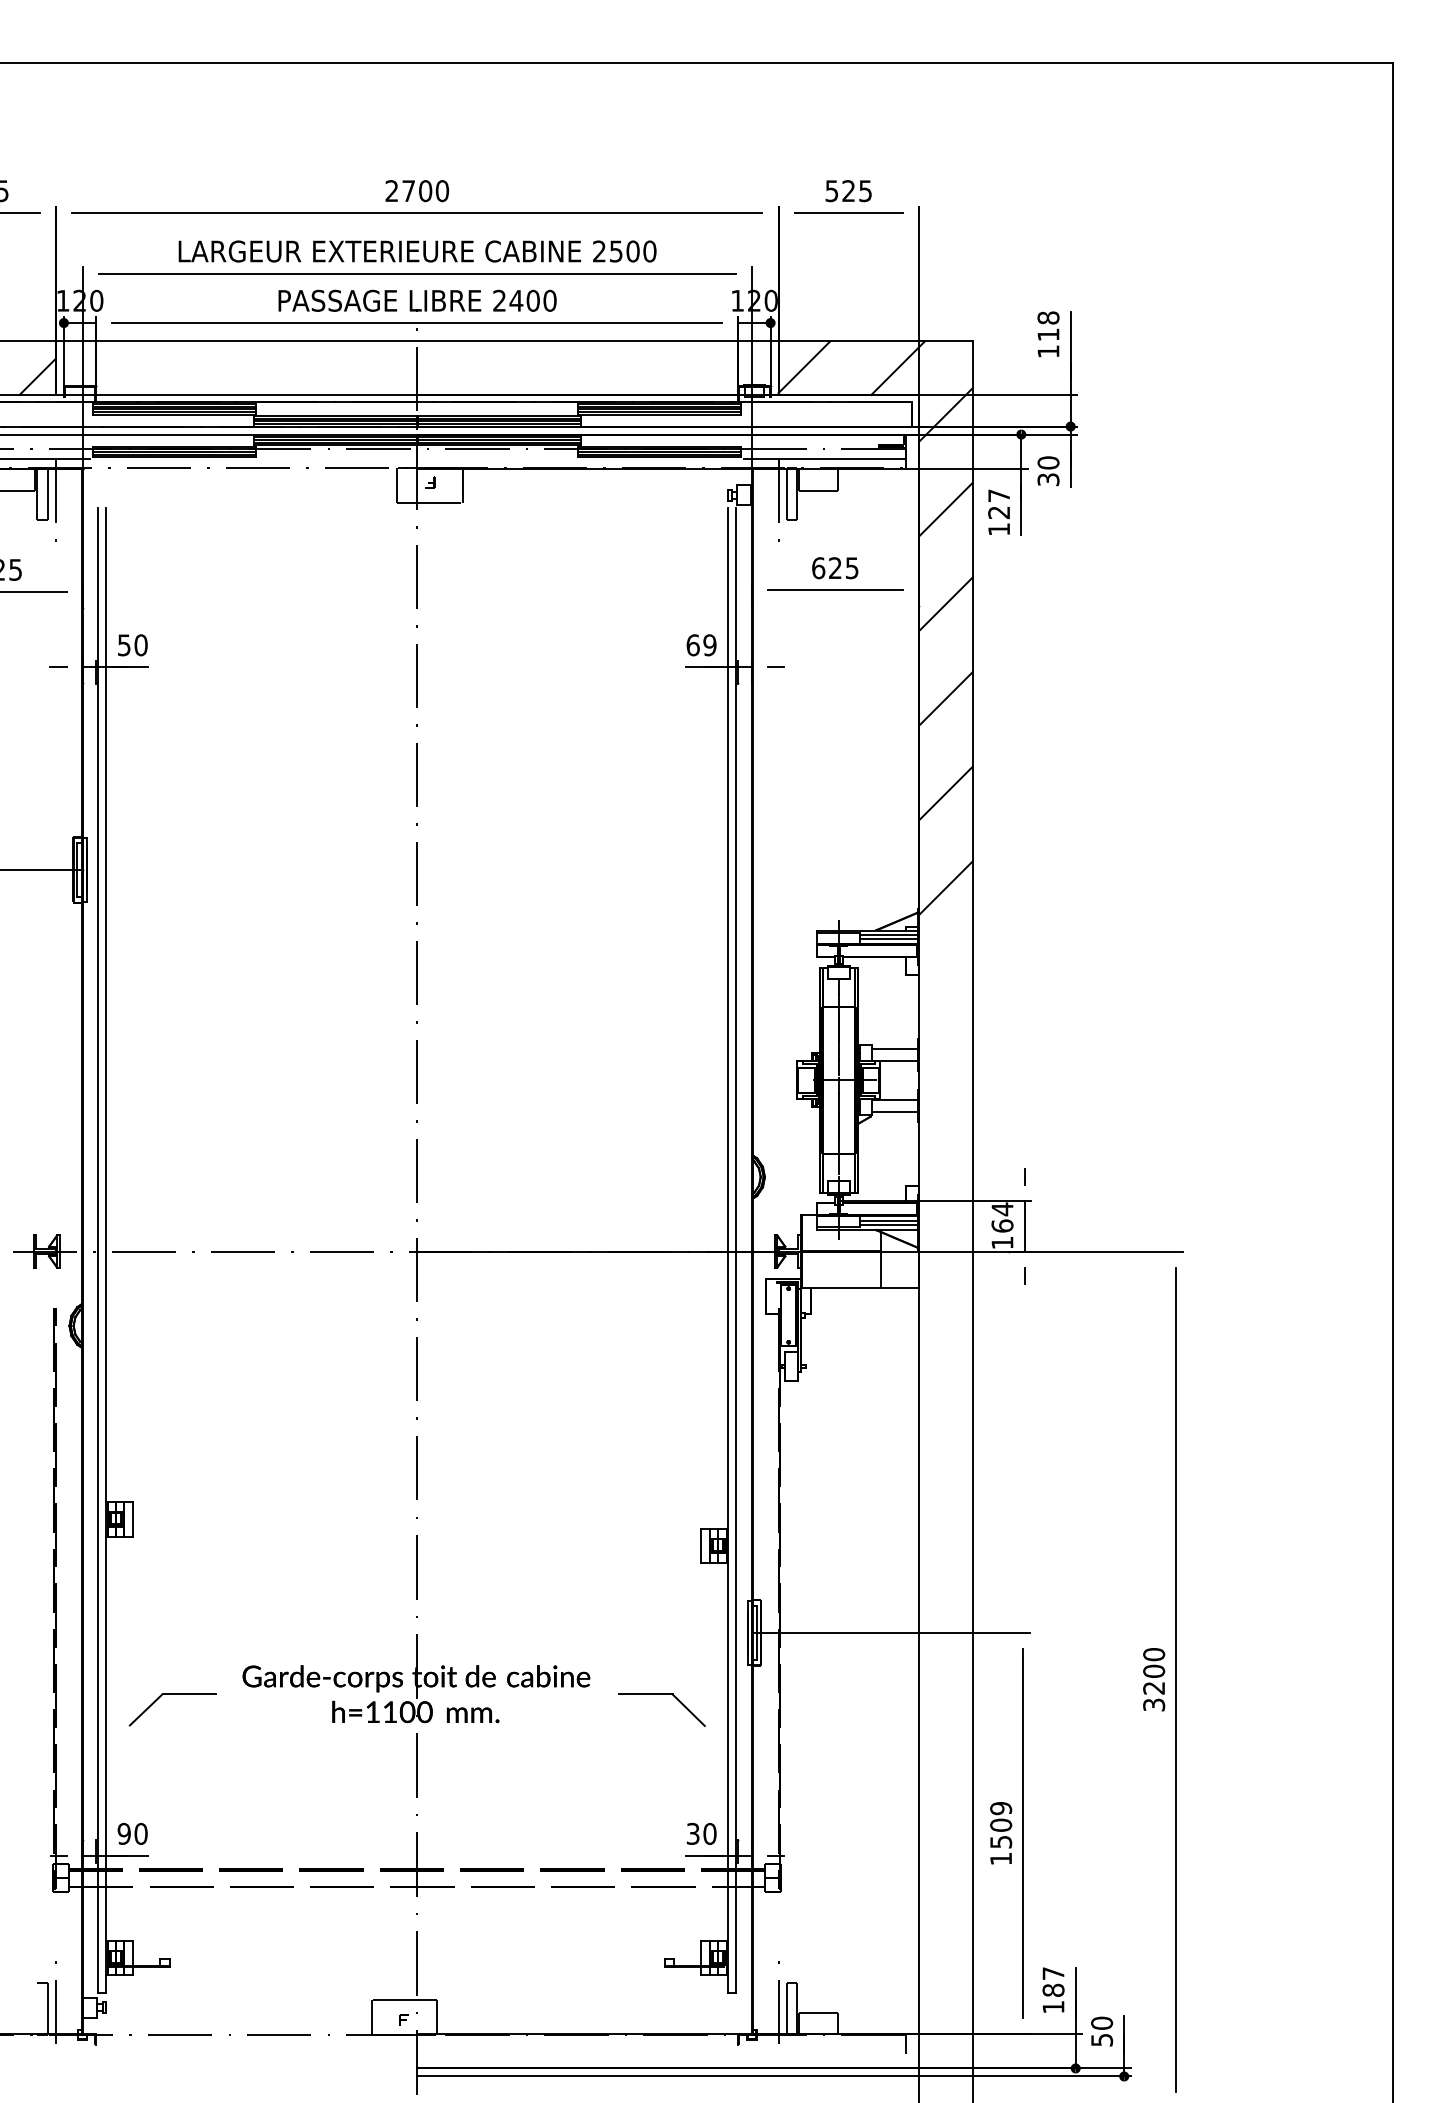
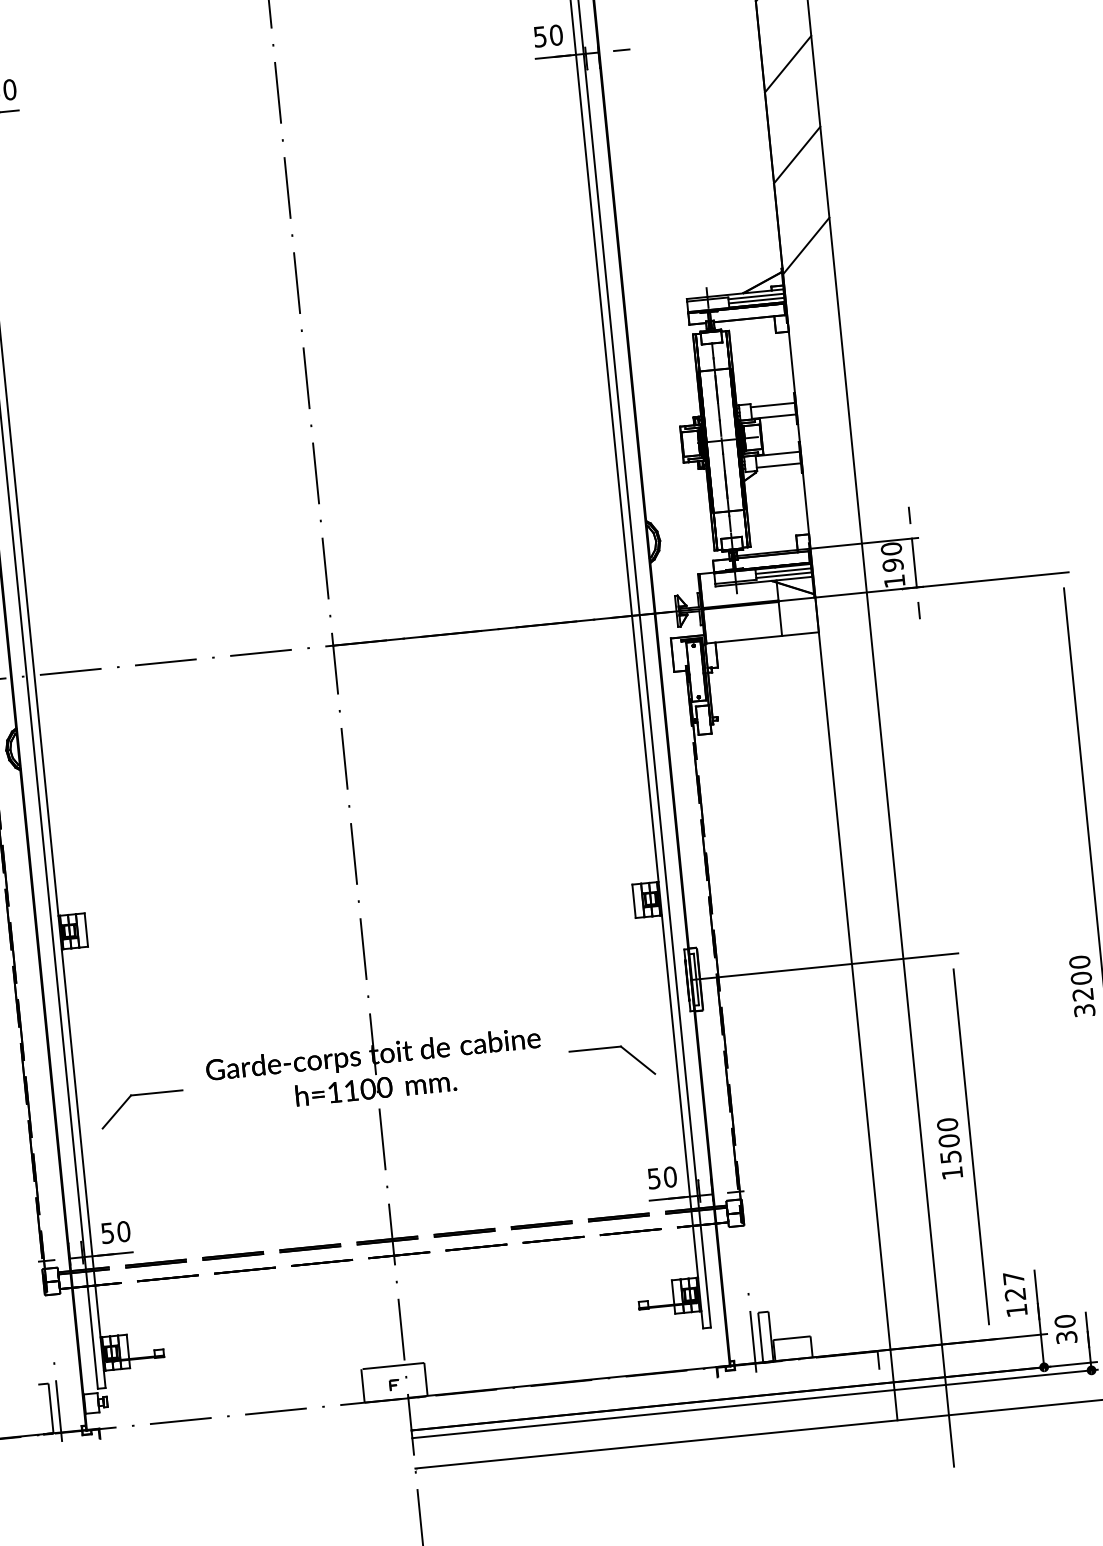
text: (701, 645) -> (548, 36), 69 -> 50
text: (1002, 1217) -> (892, 556), 164 -> 190
text: (1001, 1808) -> (947, 1124), 1509 -> 1500
text: (123, 1833) -> (106, 1232), 90 -> 50
text: (693, 1833) -> (654, 1178), 30 -> 50
text: (1053, 1989) -> (1015, 1293), 187 -> 127
text: (1101, 2039) -> (1066, 1337), 50 -> 30

